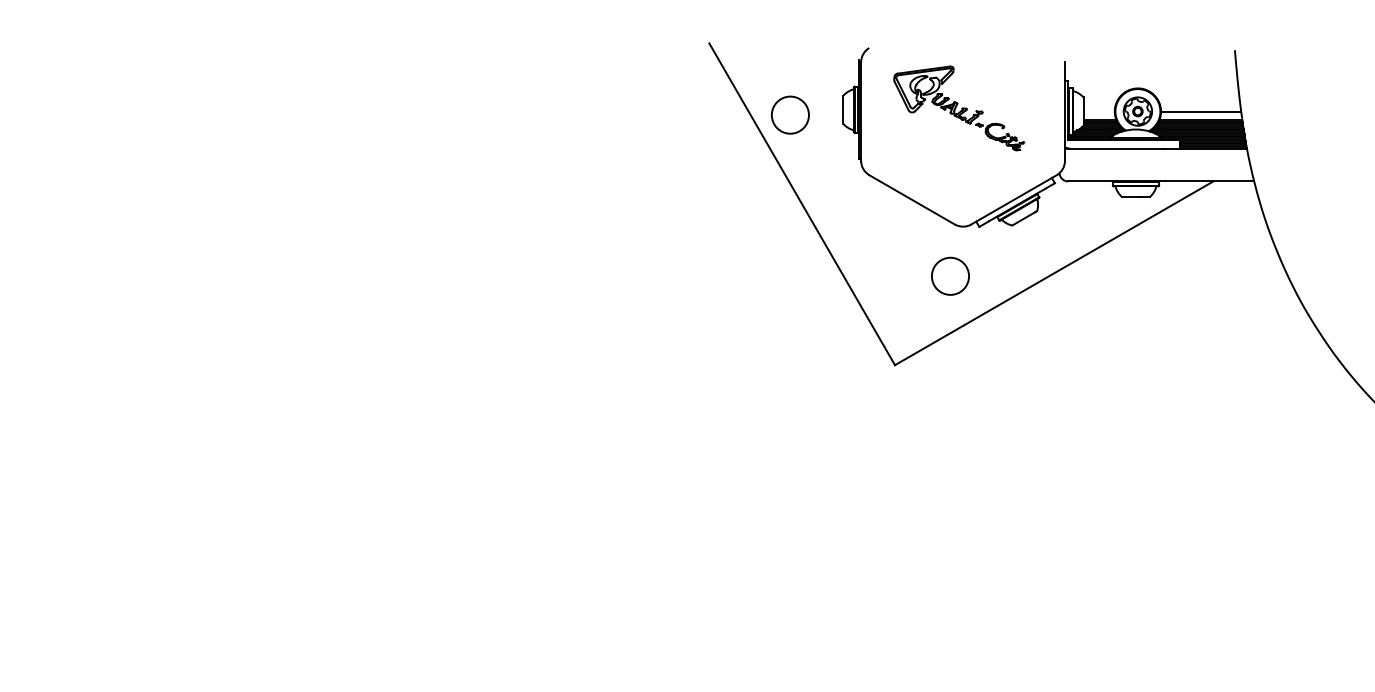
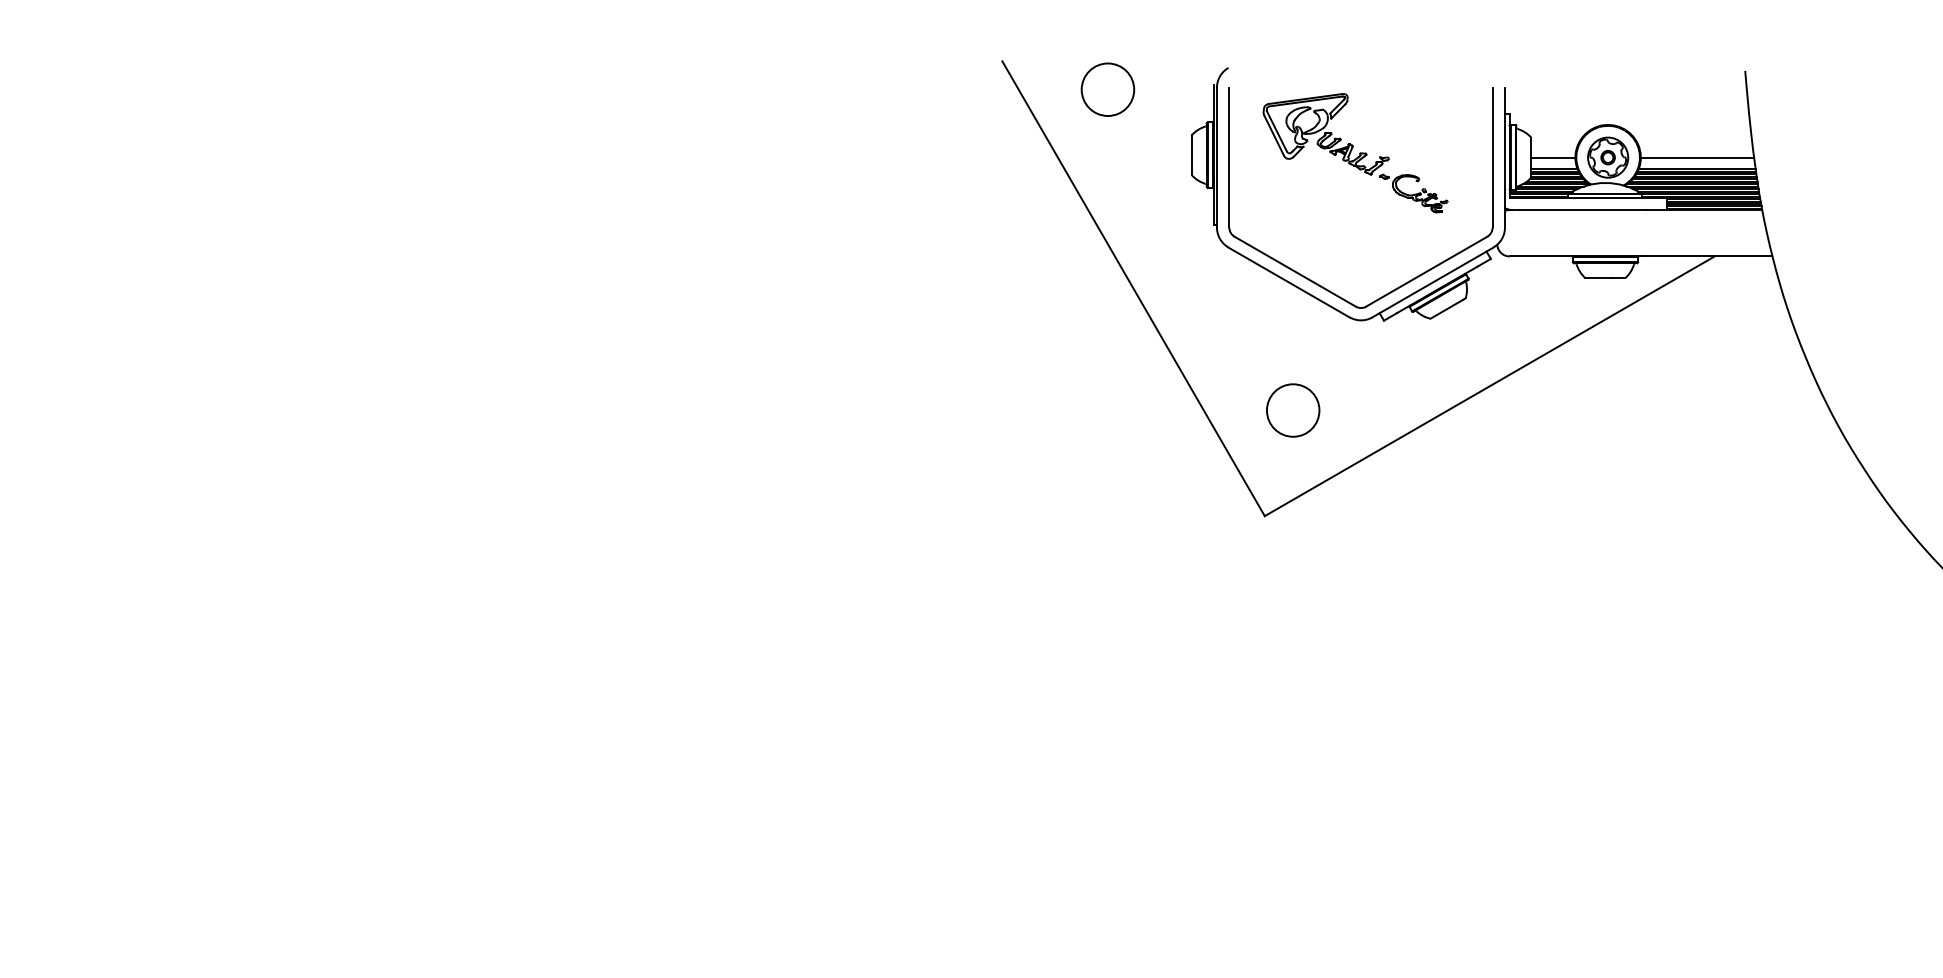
line: (1099, 111) -> (1553, 157), added
circle: (790, 115) -> (1107, 89), moved
part: (931, 199) -> (1316, 282), added
circle: (950, 276) -> (1293, 410), moved

